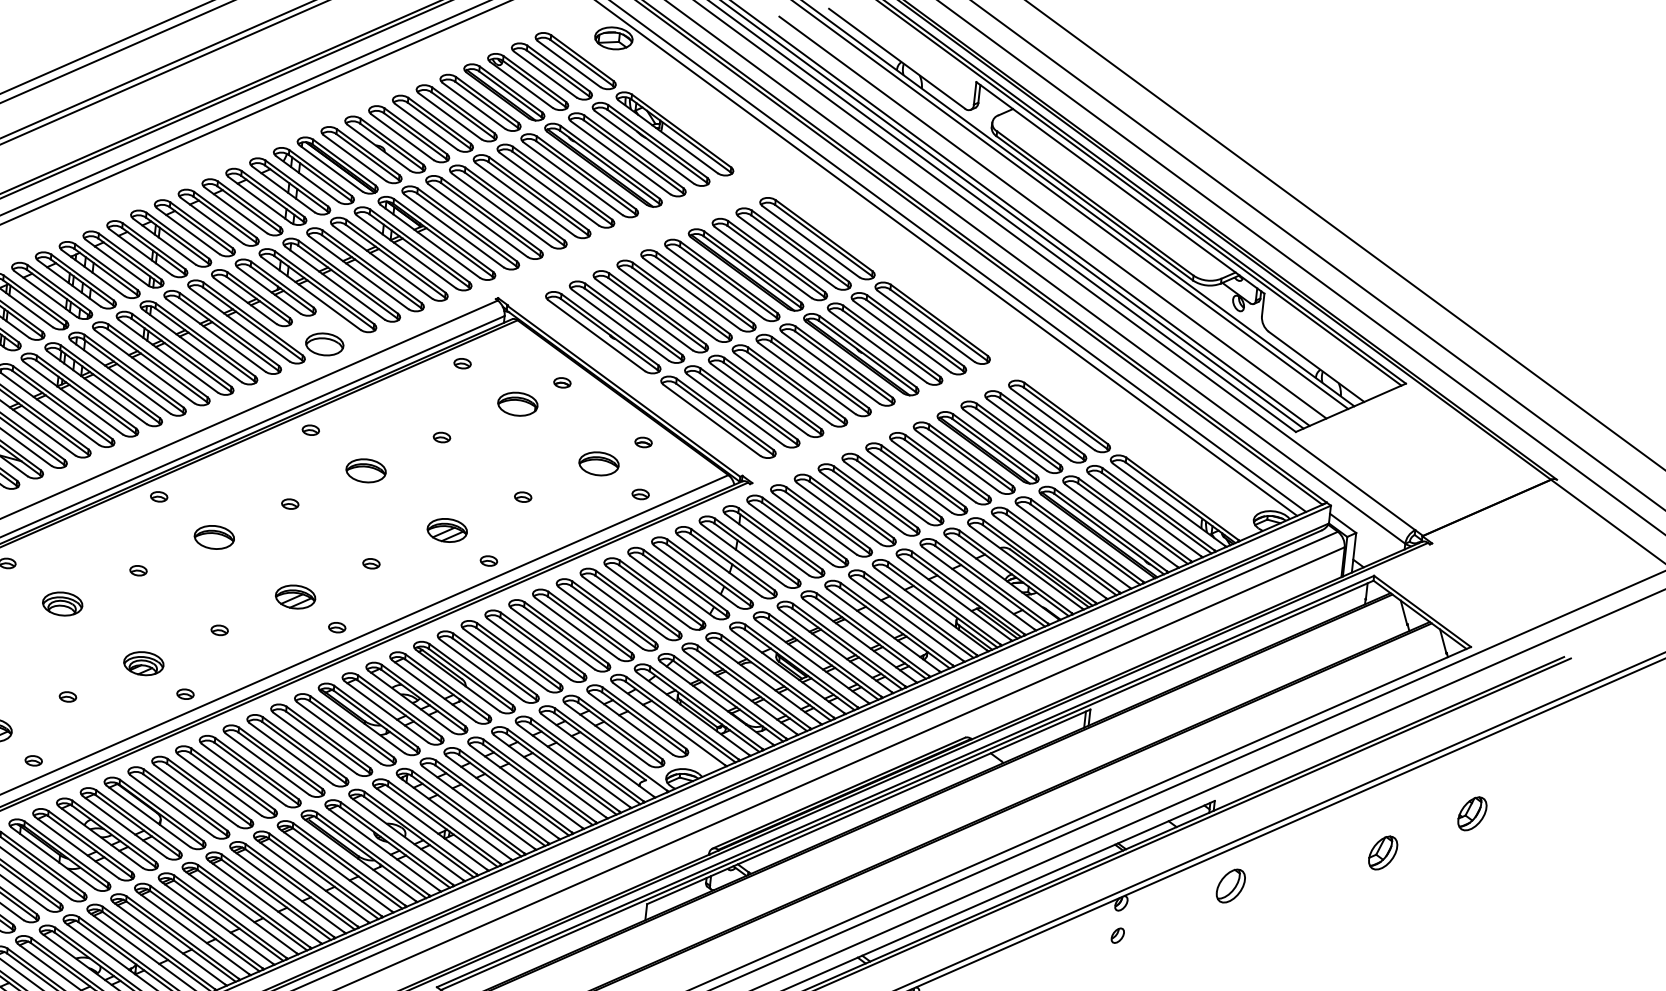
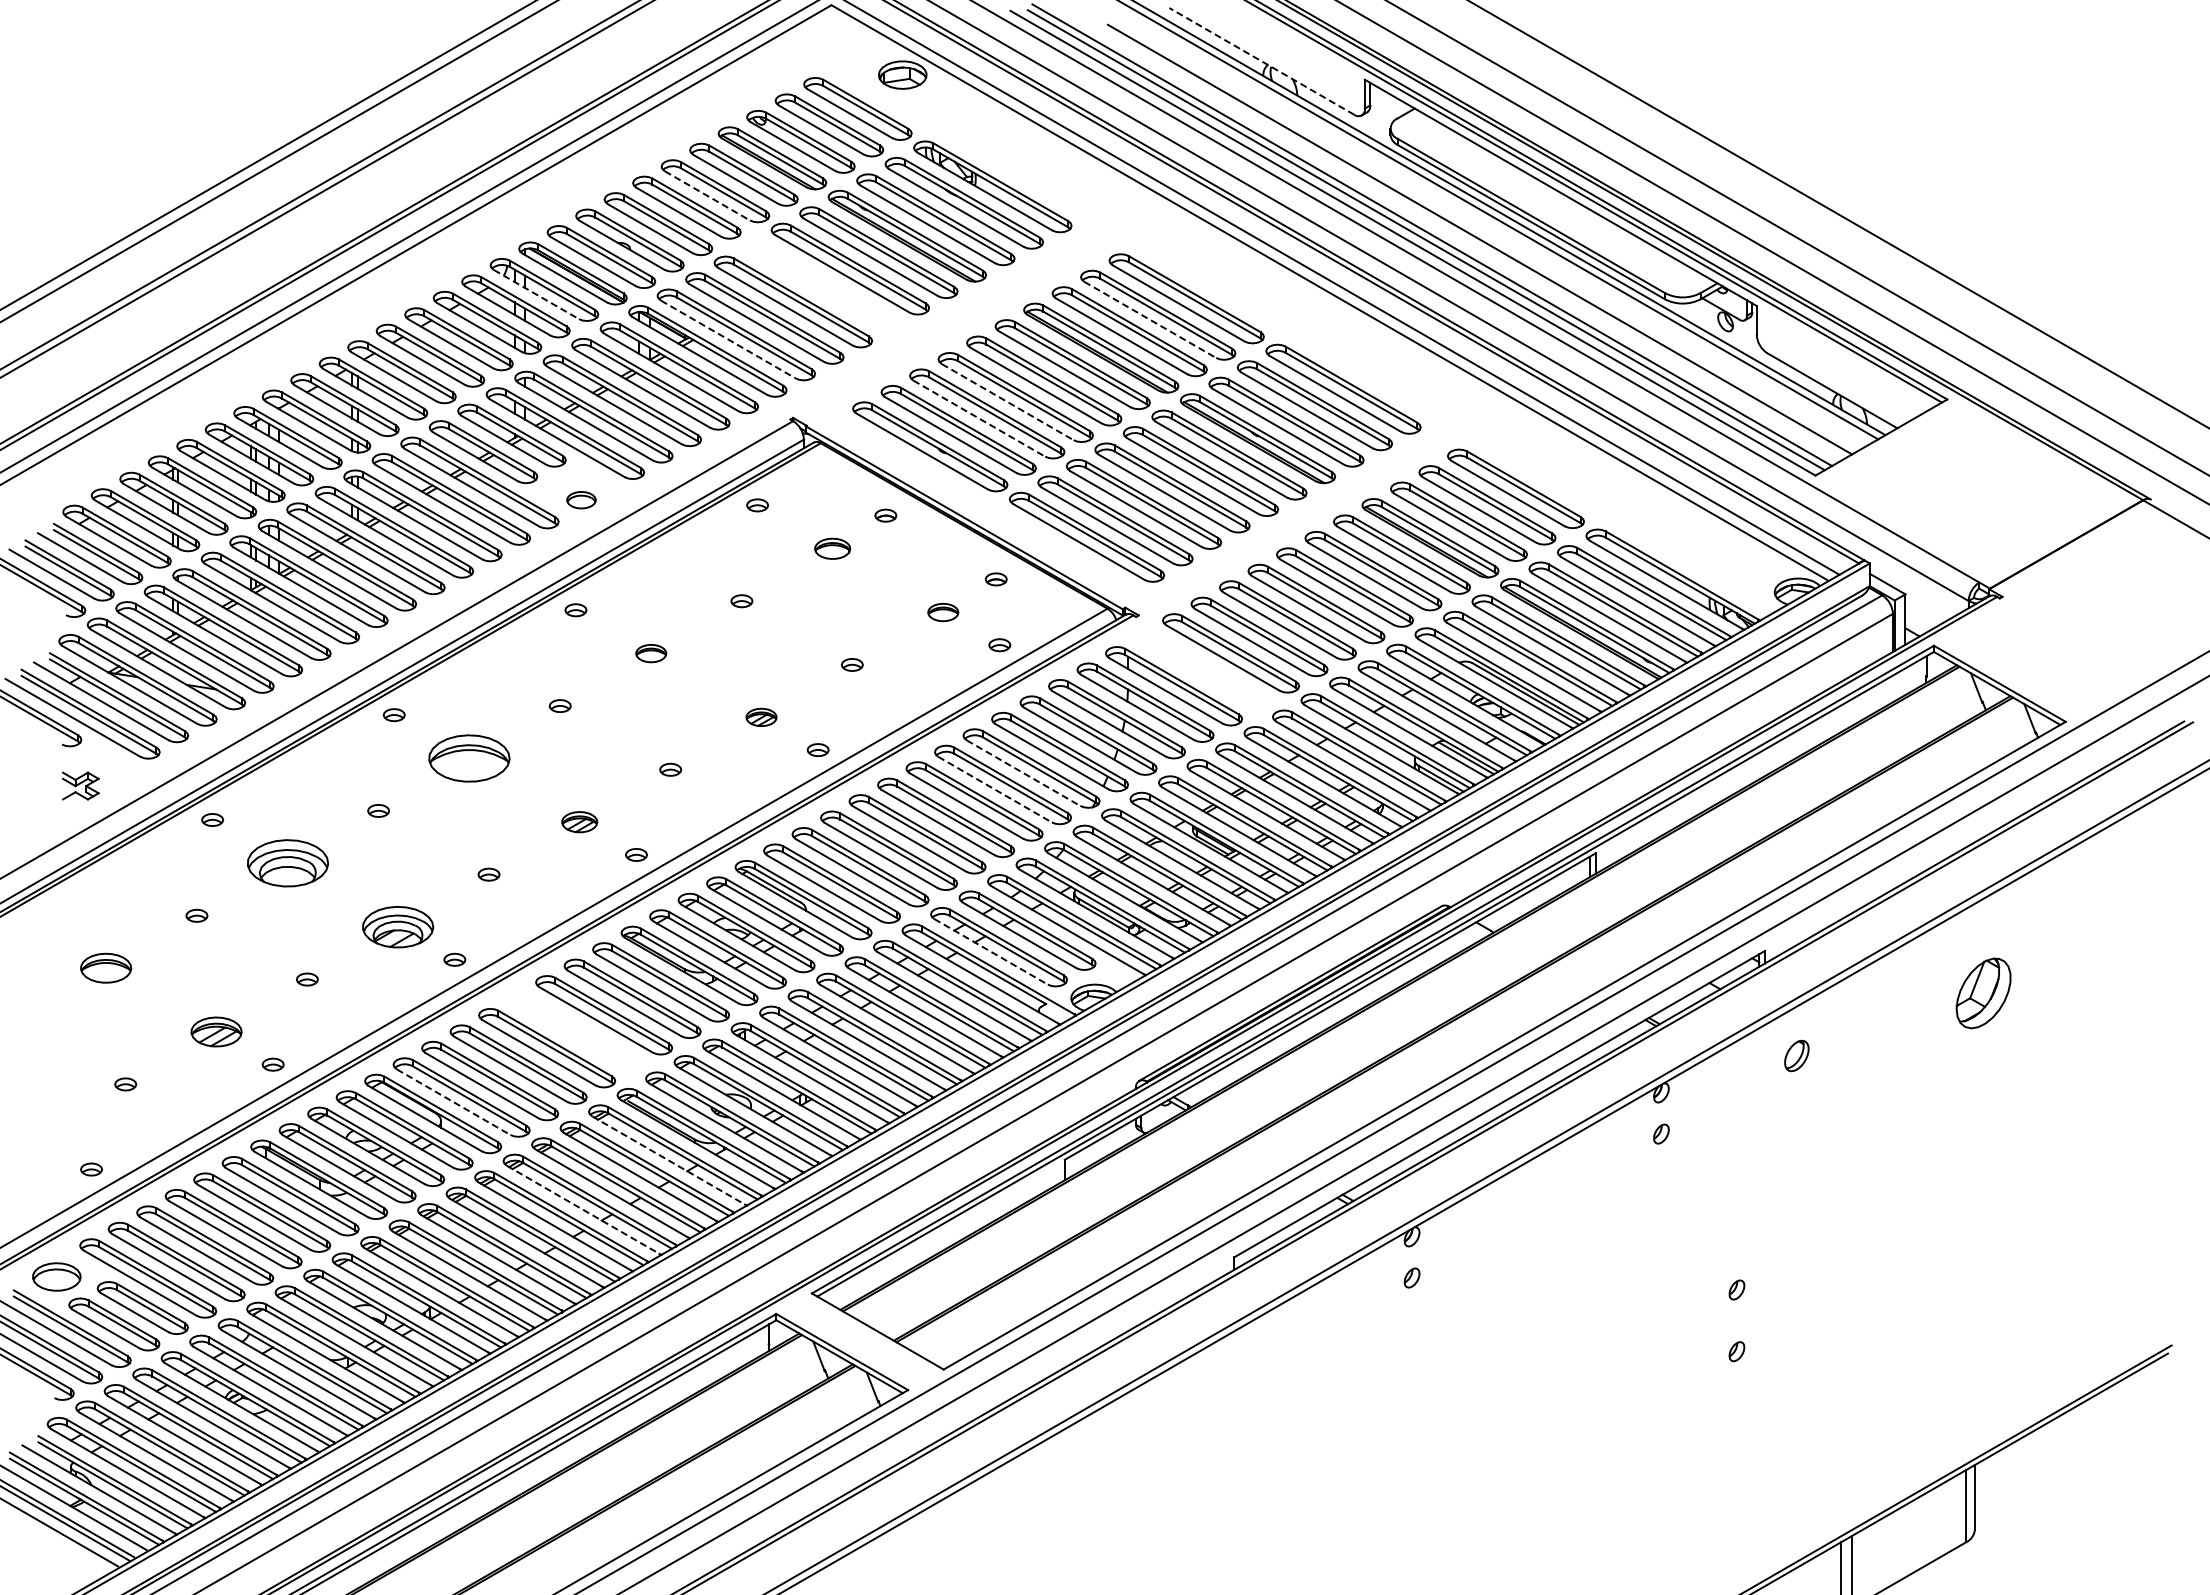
line: (896, 58) -> (1261, 61), solid -> dashed
line: (450, 116) -> (707, 196), solid -> dashed
line: (307, 178) -> (536, 294), solid -> dashed
part: (531, 196) -> (821, 285), removed
line: (454, 230) -> (728, 339), solid -> dashed
line: (787, 252) -> (1150, 320), solid -> dashed
line: (668, 304) -> (1008, 402), solid -> dashed
line: (644, 314) -> (979, 418), solid -> dashed
part: (324, 343) -> (581, 499), size x0.6
part: (517, 404) -> (832, 548), size x0.7
part: (599, 463) -> (943, 612), size x0.6
part: (366, 470) -> (651, 653), size x0.6
part: (447, 530) -> (761, 717), size x0.6
part: (797, 531) -> (1202, 669), removed
part: (214, 537) -> (469, 758), size x1.6
part: (295, 596) -> (579, 821), size x0.7
line: (648, 597) -> (1023, 773), solid -> dashed
part: (62, 604) -> (287, 863), size x1.6
line: (624, 607) -> (995, 789), solid -> dashed
part: (144, 663) -> (398, 926), size x1.4
line: (607, 734) -> (991, 951), solid -> dashed
part: (274, 760) -> (575, 1031), removed
line: (172, 806) -> (453, 1102), solid -> dashed
part: (1472, 813) -> (2090, 931), removed
part: (1383, 852) -> (1983, 992), size x1.6
line: (336, 870) -> (669, 1160), solid -> dashed
part: (1230, 885) -> (1796, 1055), size x0.7
line: (264, 902) -> (583, 1210), solid -> dashed

